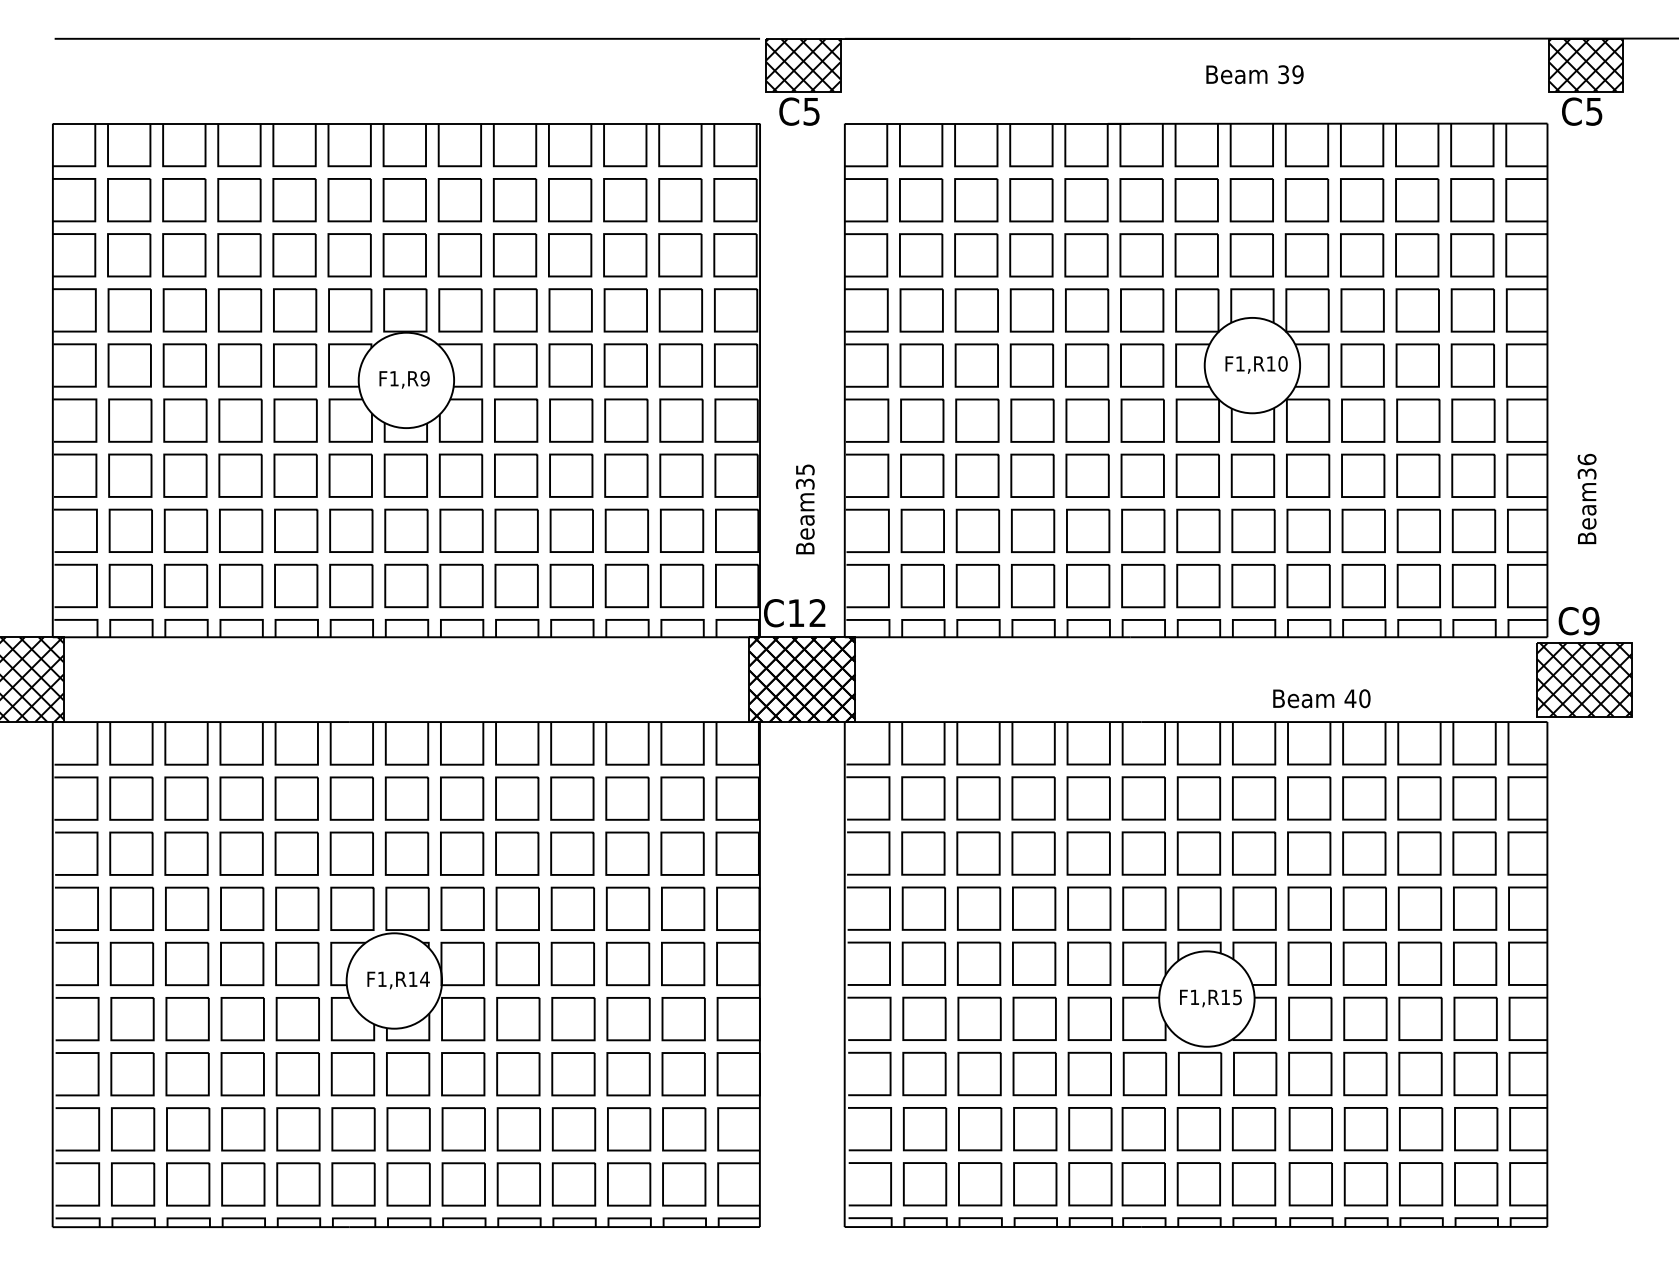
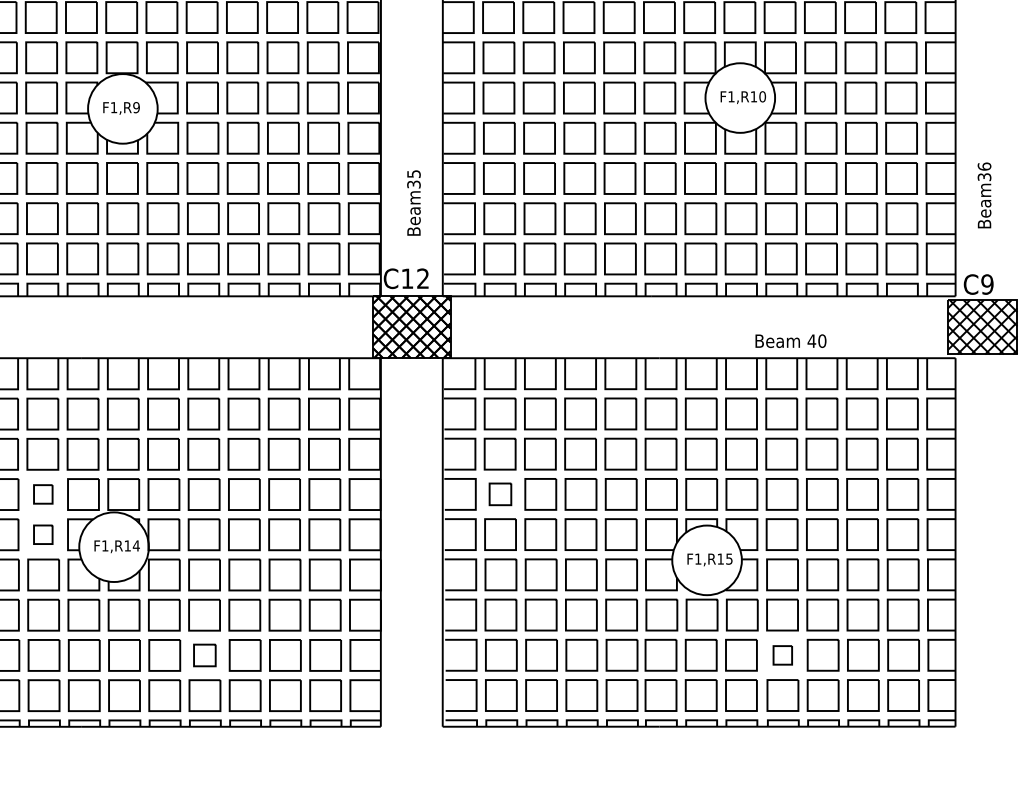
part: (297, 908) -> (43, 494), size x0.6
part: (923, 908) -> (500, 494), size x0.7
part: (297, 963) -> (43, 534), size x0.6
part: (518, 1129) -> (204, 655), size x0.7
part: (1310, 1129) -> (782, 655), size x0.6

